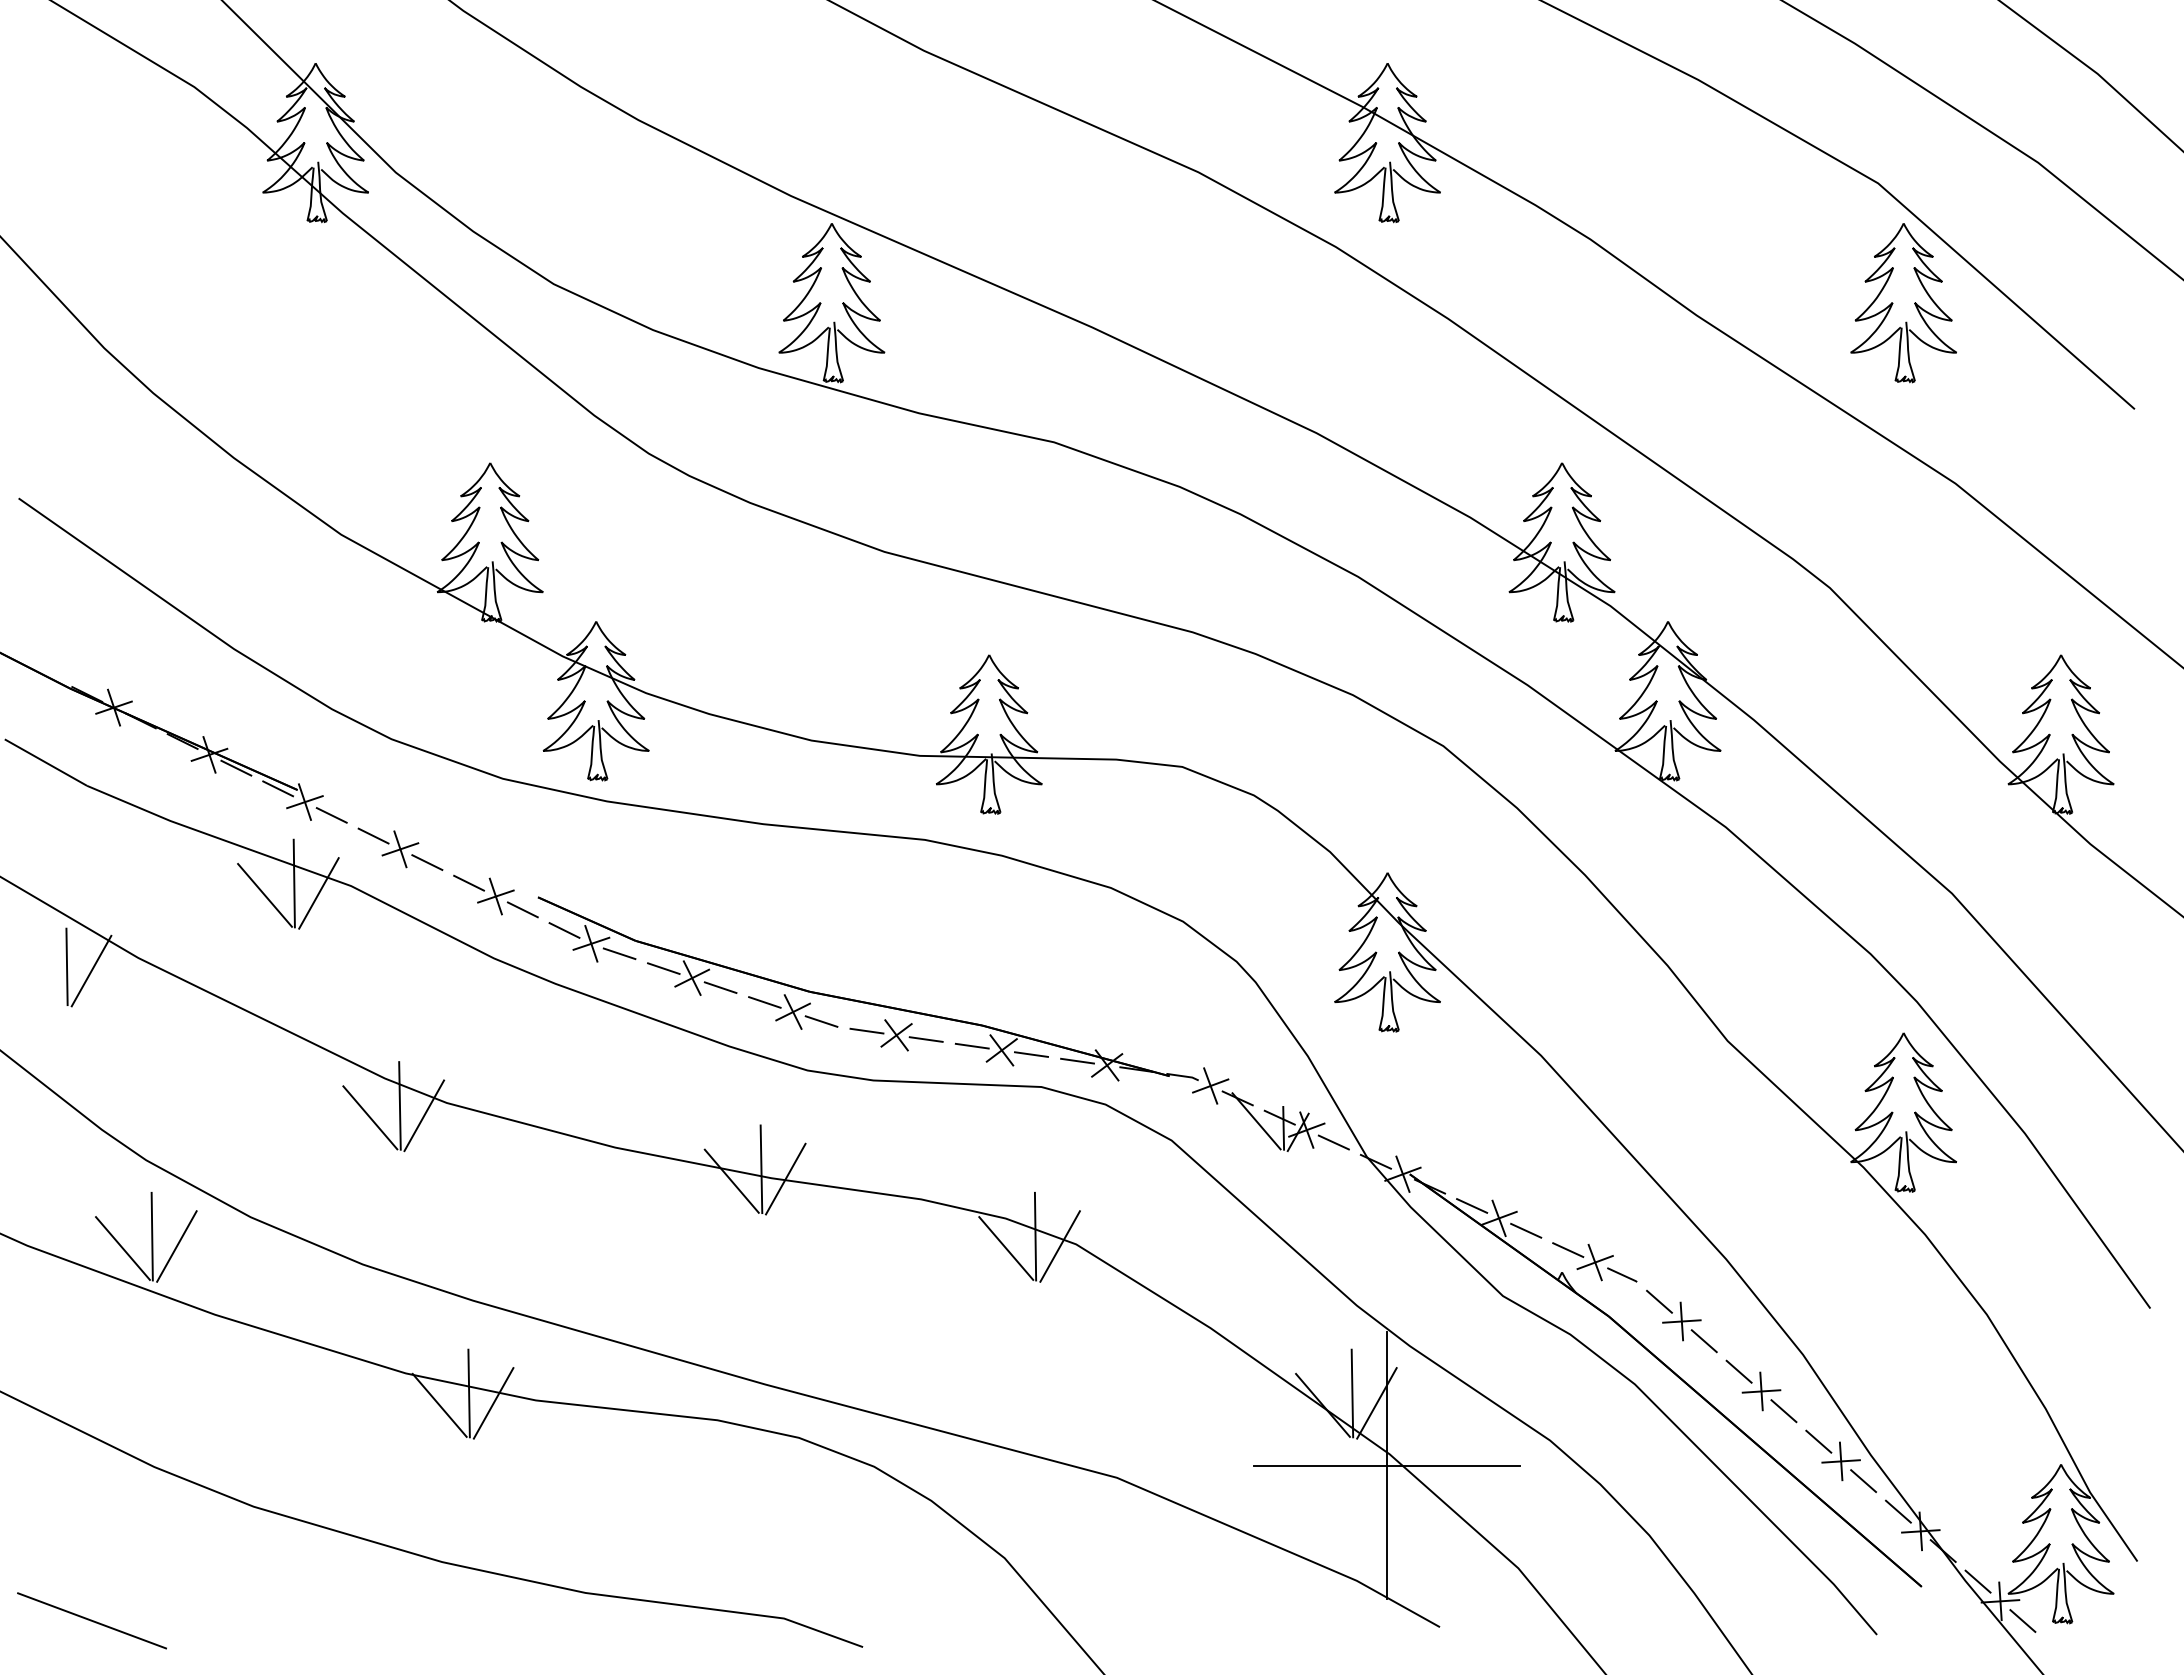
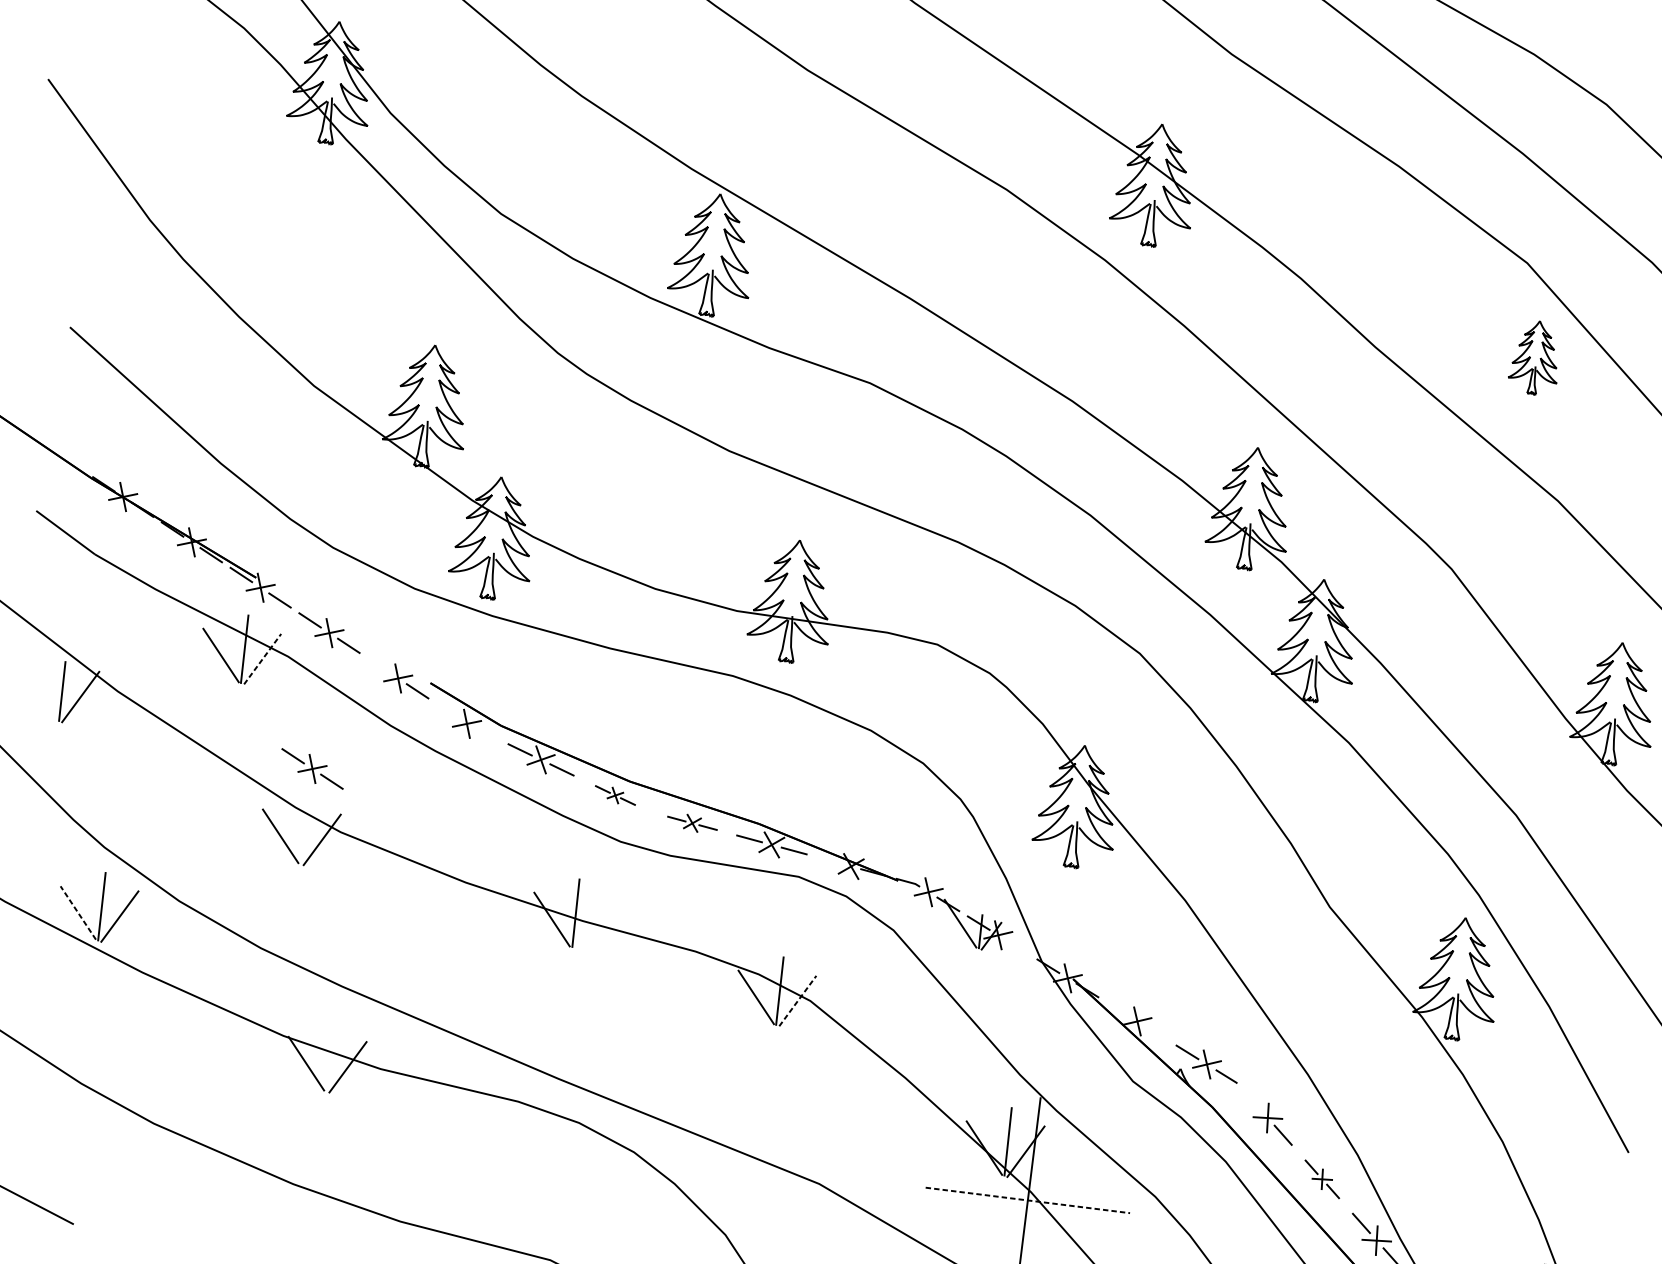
part: (1903, 303) -> (1535, 357), size x0.6
line: (468, 882) -> (378, 665), removed
line: (319, 892) -> (263, 658), solid -> dashed
line: (564, 930) -> (447, 711), removed
line: (619, 953) -> (487, 734), removed
part: (793, 1011) -> (615, 795), size x0.6
part: (400, 1025) -> (312, 768), added
part: (896, 1035) -> (692, 823), size x0.7
line: (1077, 1060) -> (828, 859), removed
line: (399, 1105) -> (304, 829), removed
line: (1333, 1142) -> (1017, 947), removed
line: (785, 1178) -> (593, 922), removed
line: (1472, 1205) -> (1118, 1008), removed
line: (1526, 1230) -> (1157, 1033), removed
line: (1060, 1246) -> (798, 1001), solid -> dashed
line: (122, 1248) -> (77, 912), solid -> dashed
line: (1659, 1301) -> (1252, 1100), removed
part: (1761, 1391) -> (1322, 1179), size x0.7
line: (468, 1393) -> (329, 1057), removed
line: (1387, 1465) -> (1028, 1200), solid -> dashed

